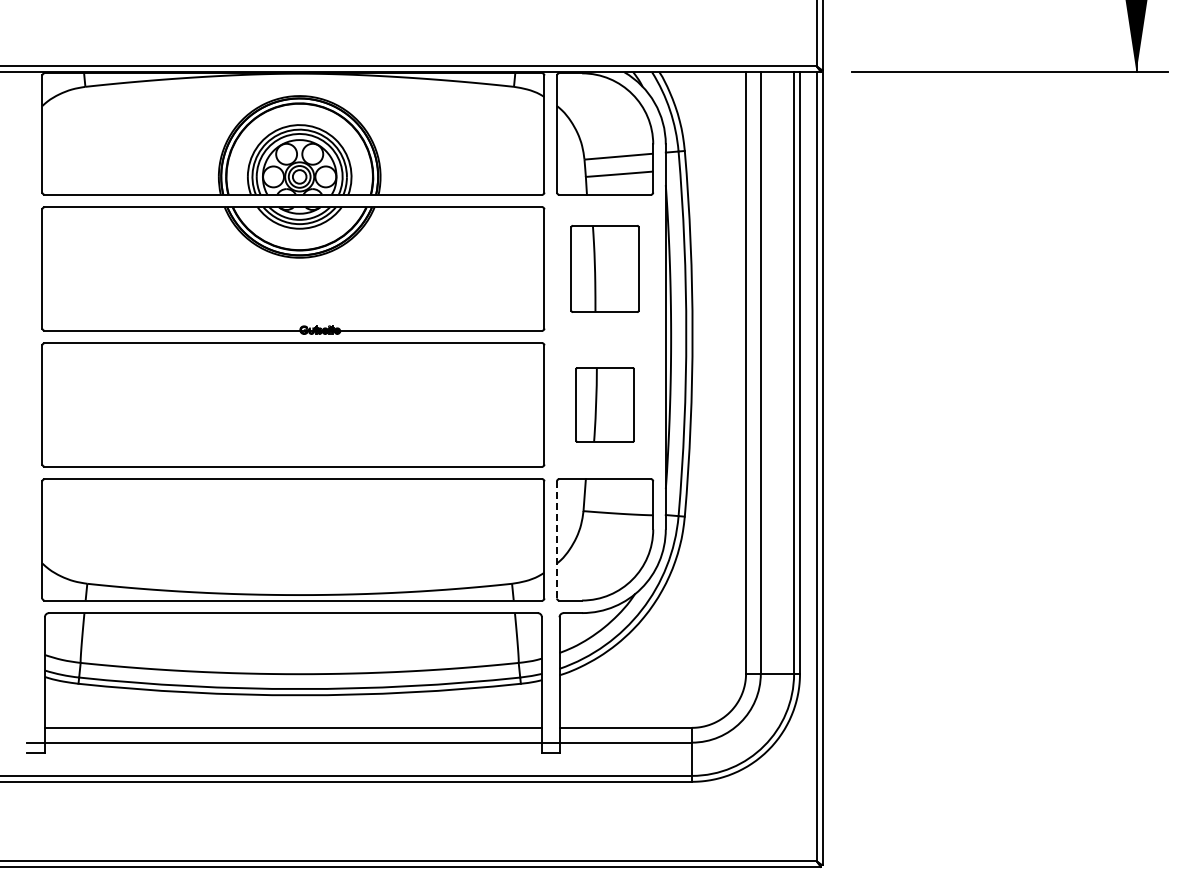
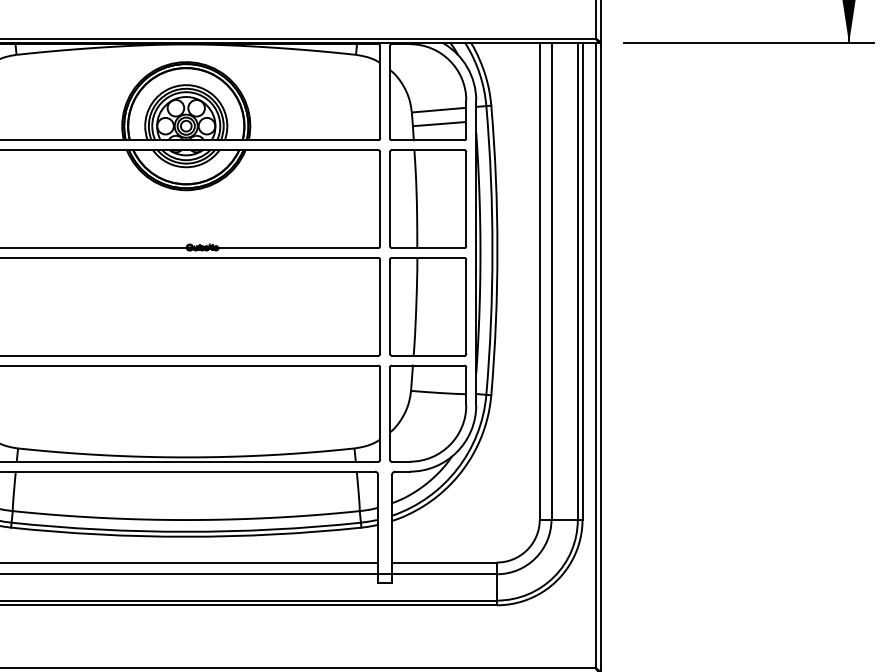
part: (604, 268) -> (427, 198), size x1.43
part: (604, 404) -> (427, 306), size x1.67
line: (557, 539) -> (390, 413), dashed -> solid

